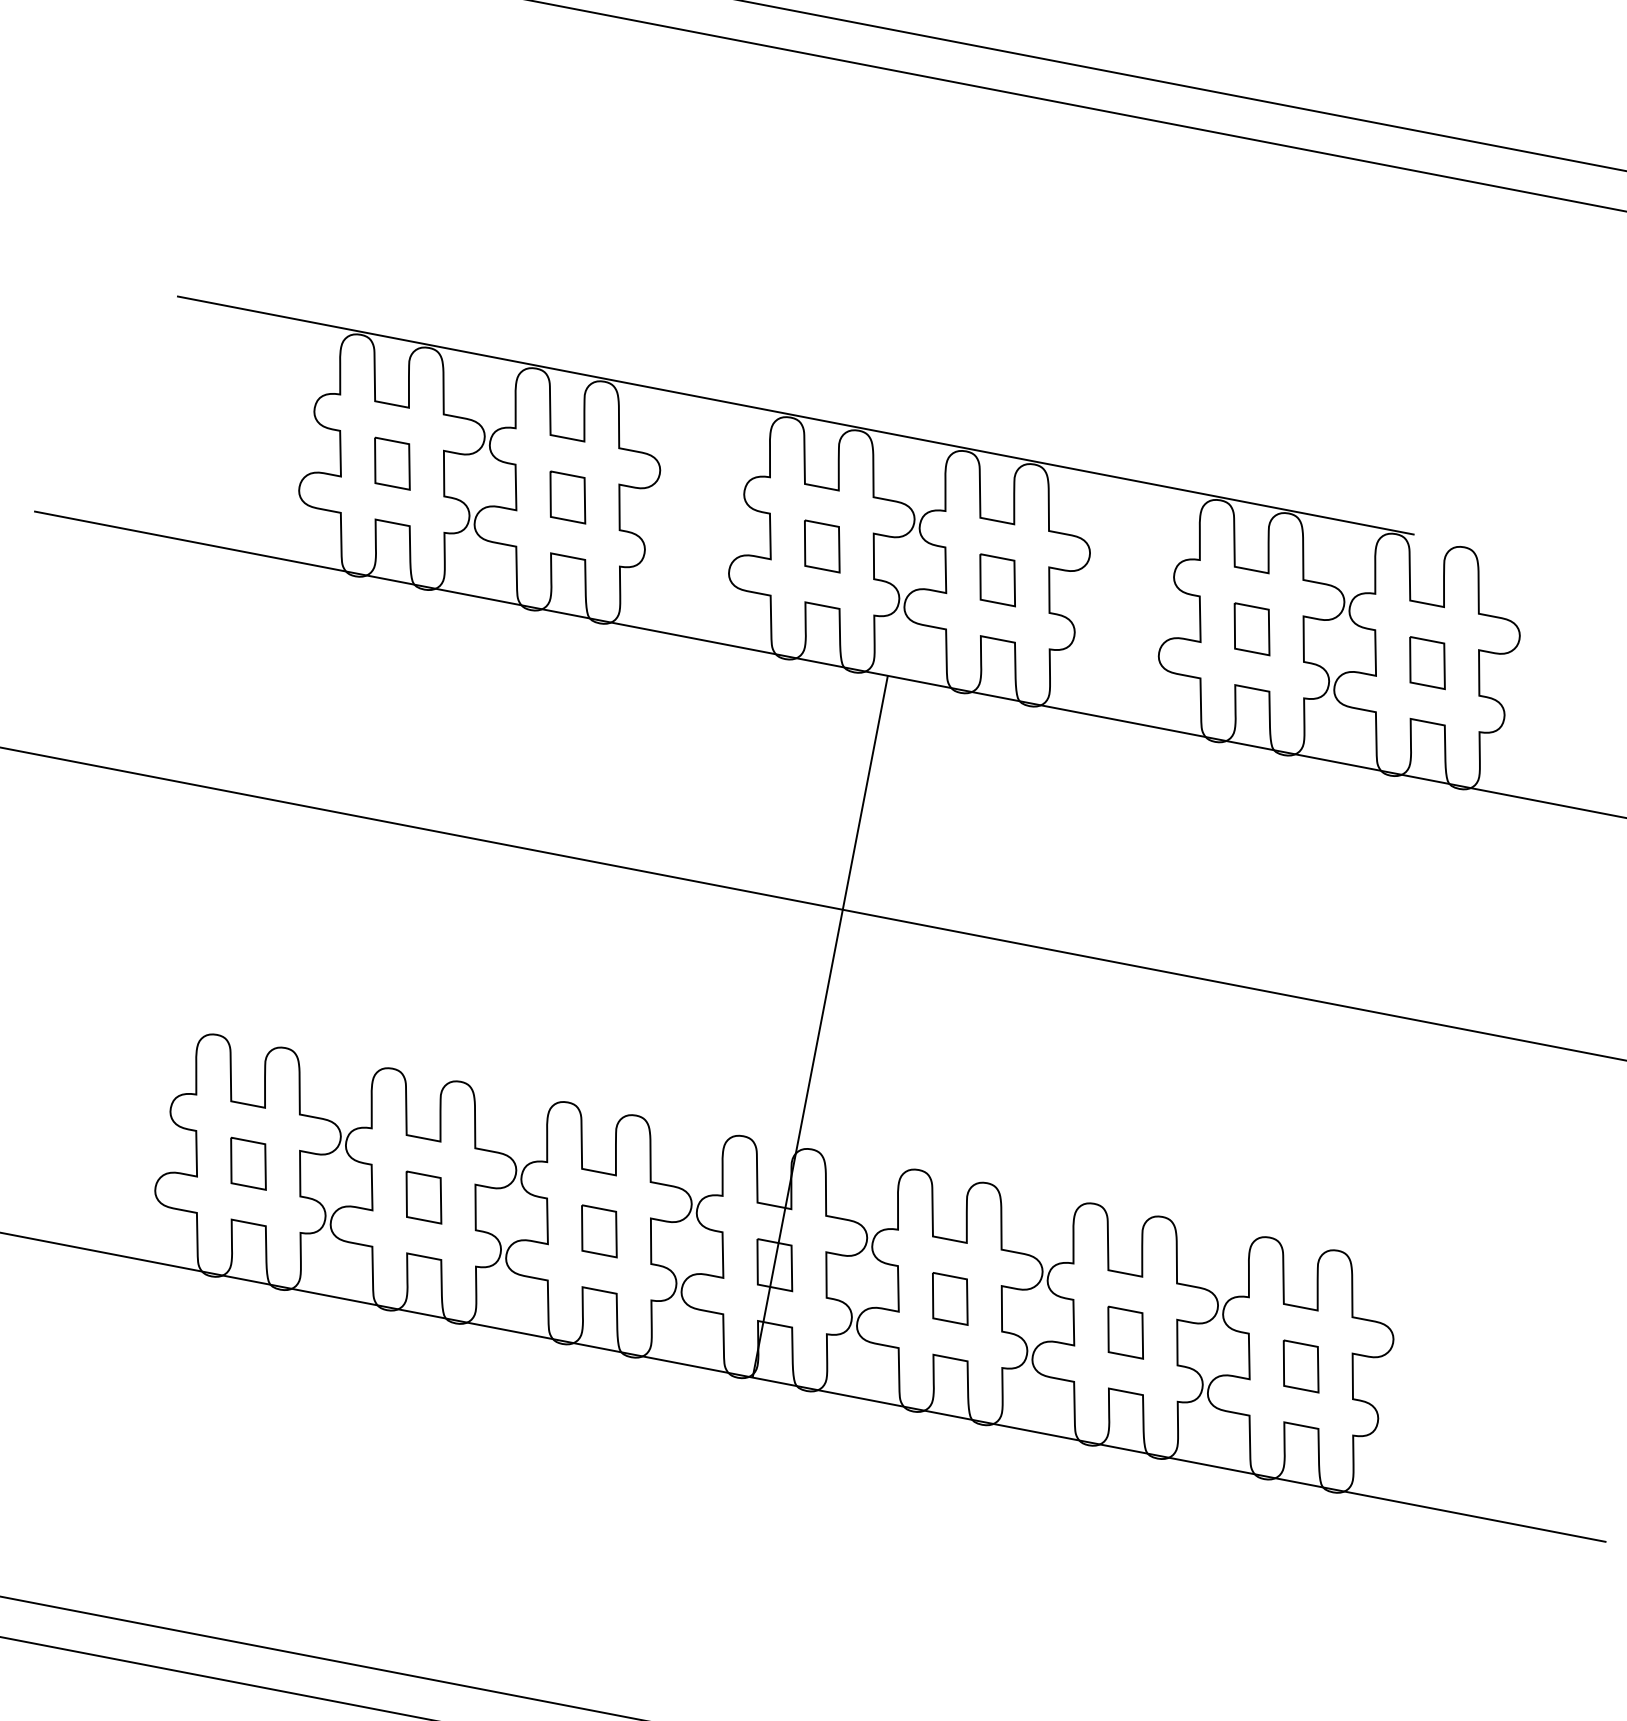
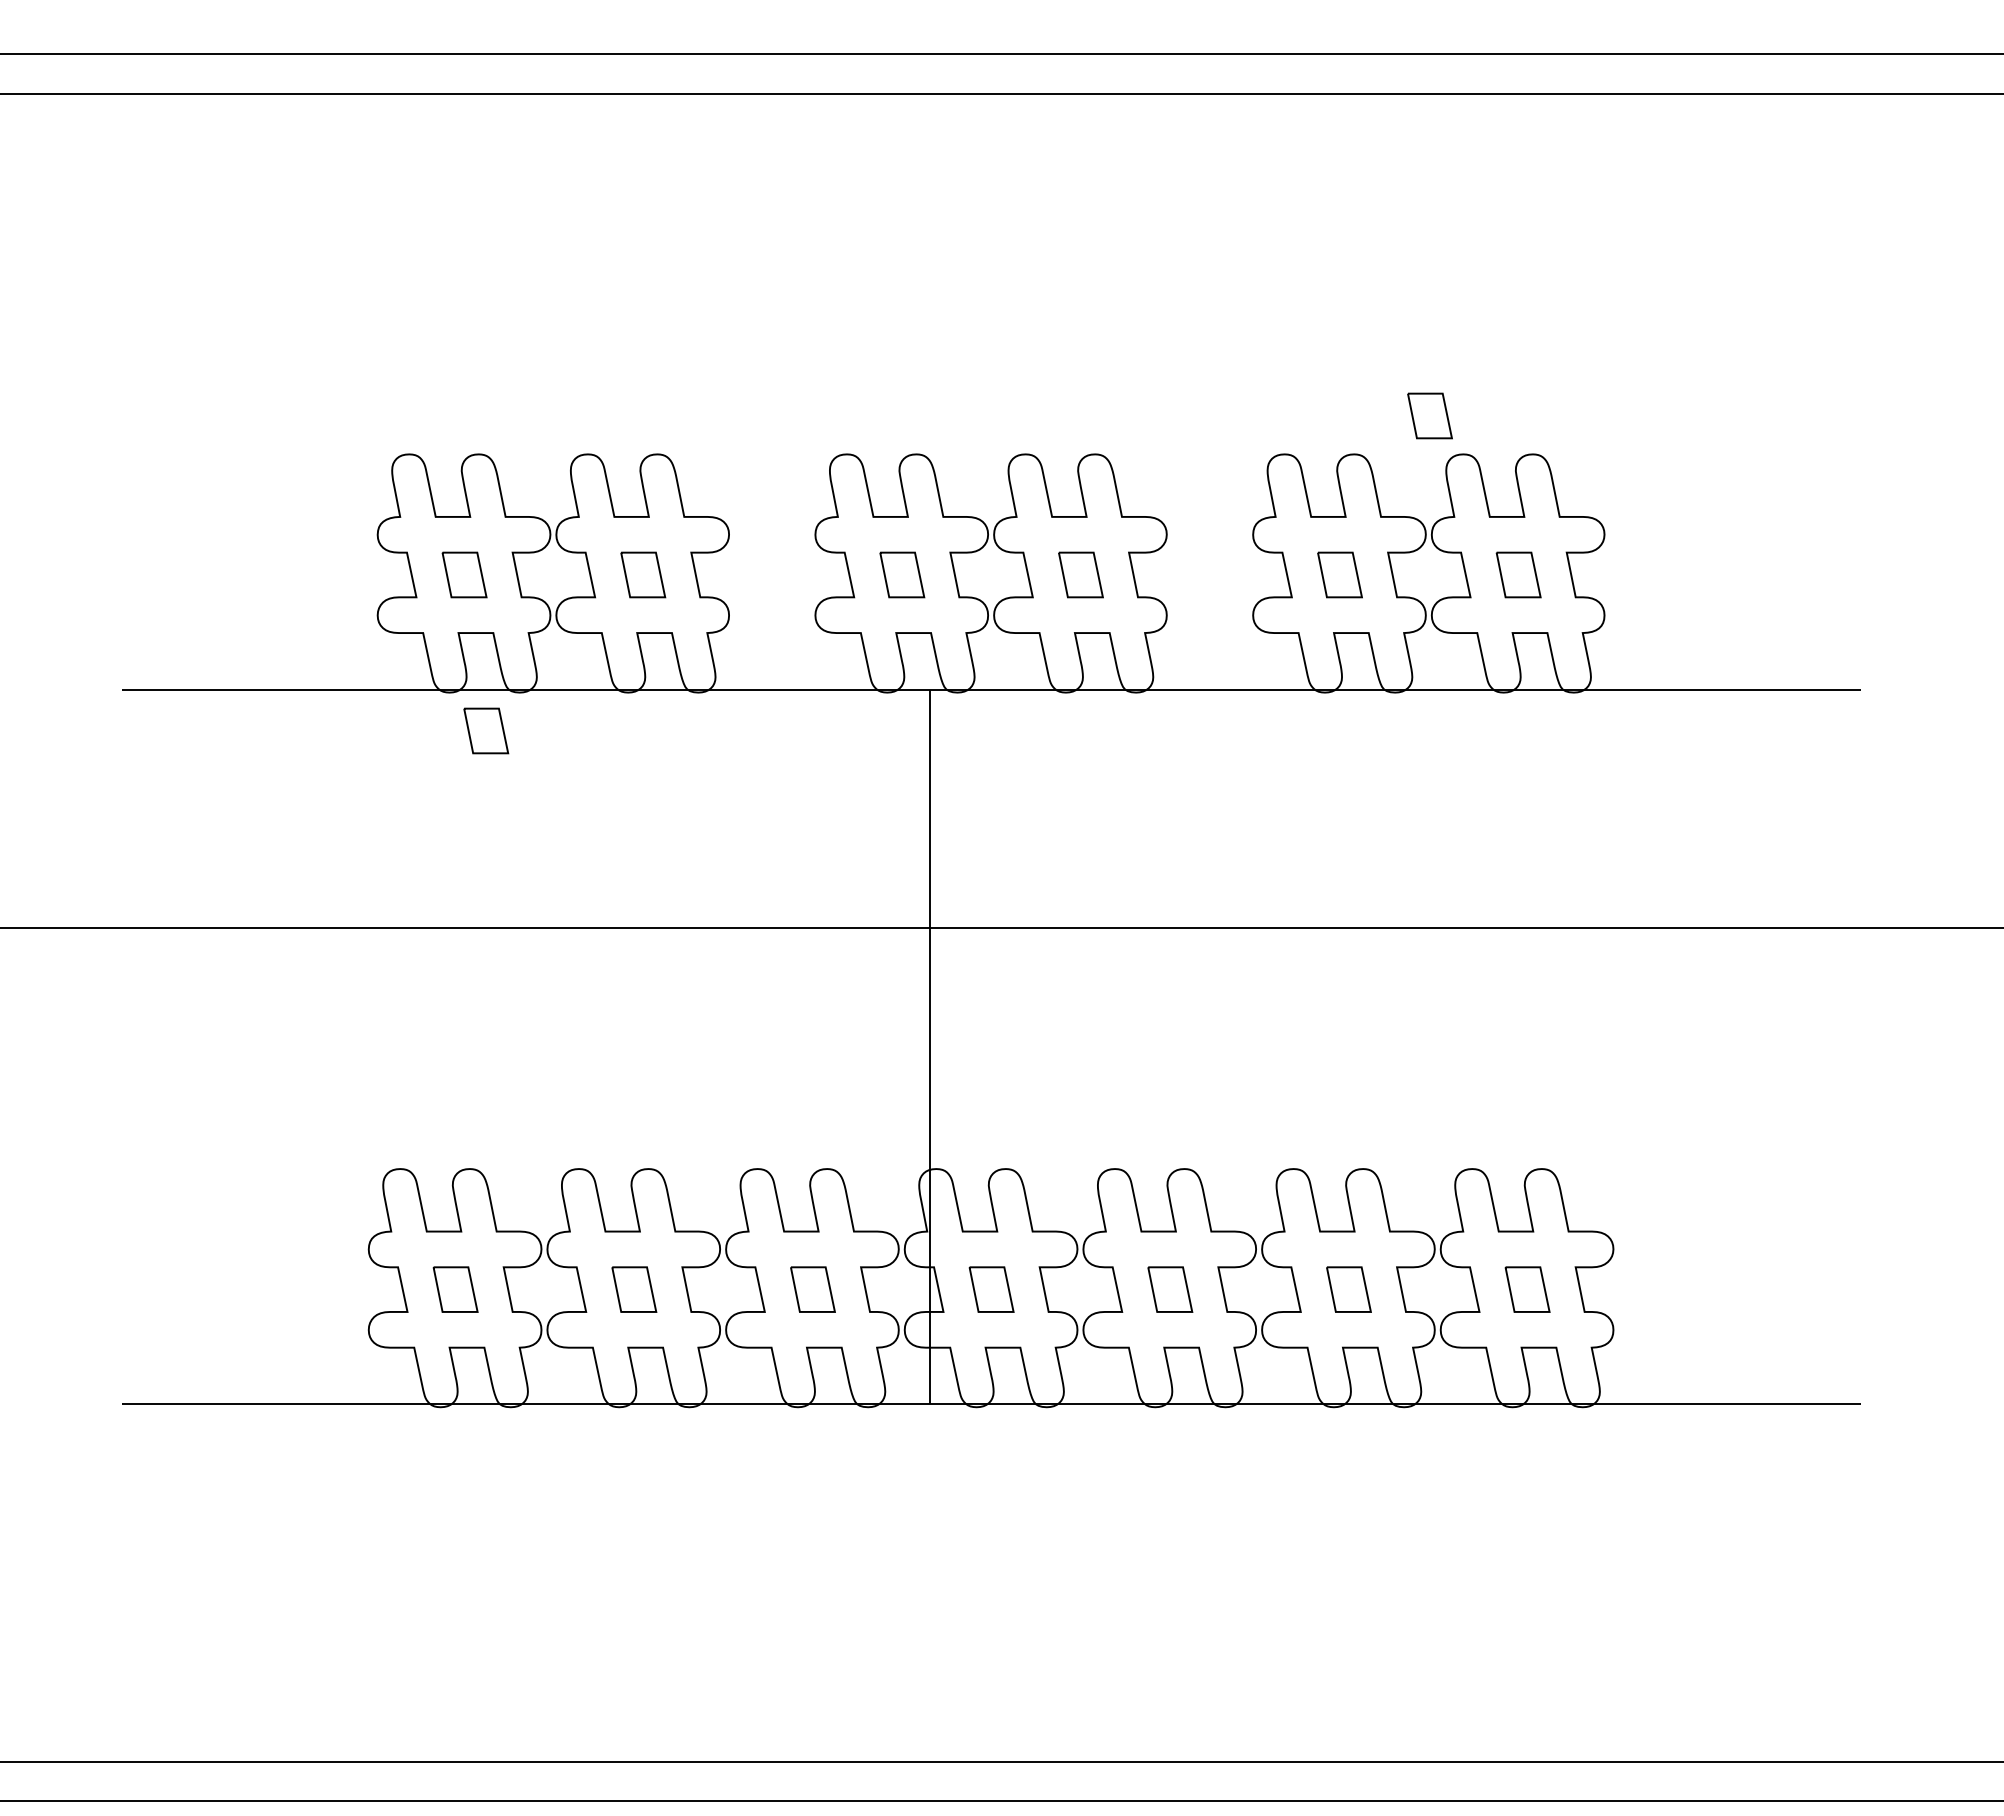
line: (795, 415) -> (851, 451), removed
curve: (1354, 490) -> (1414, 419), added
curve: (399, 620) -> (501, 727), added
line: (820, 1026) -> (930, 1046), moved

